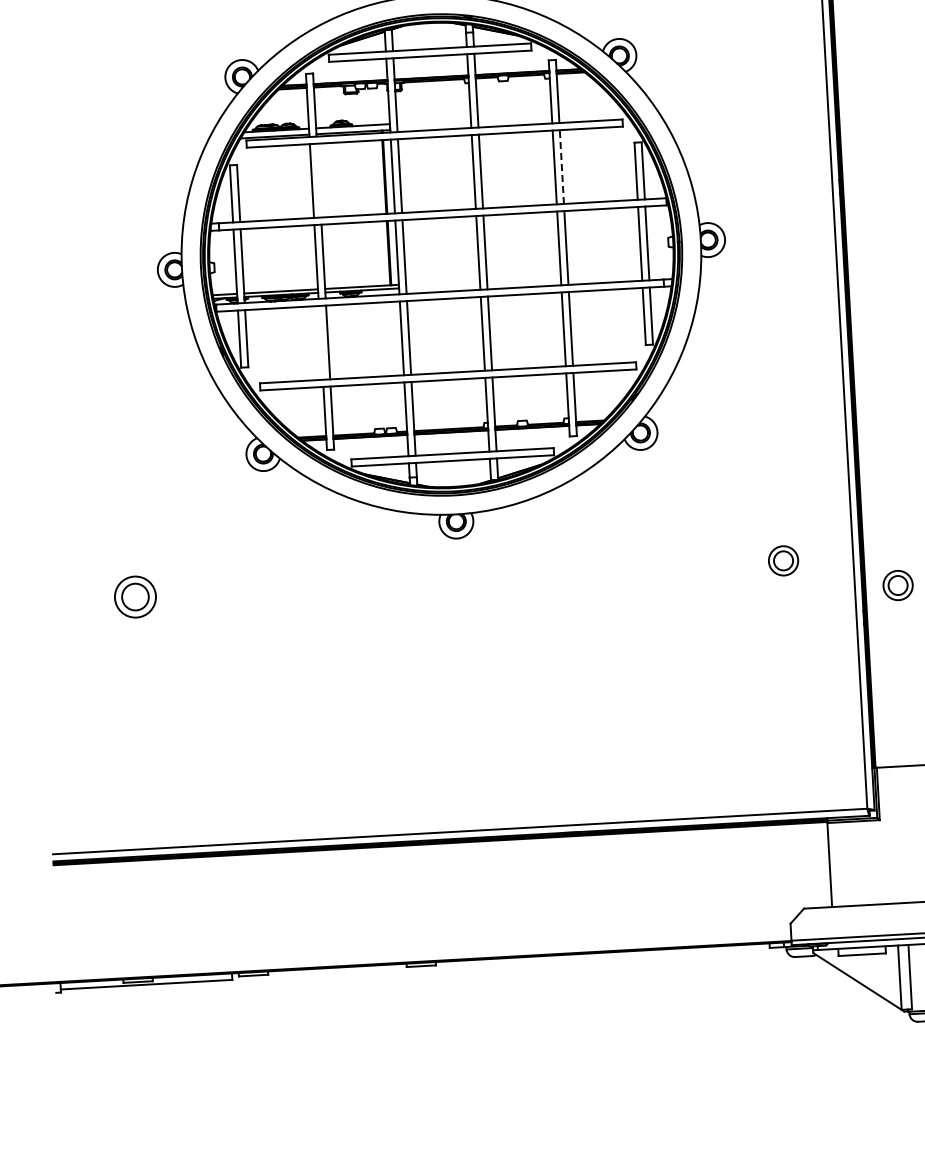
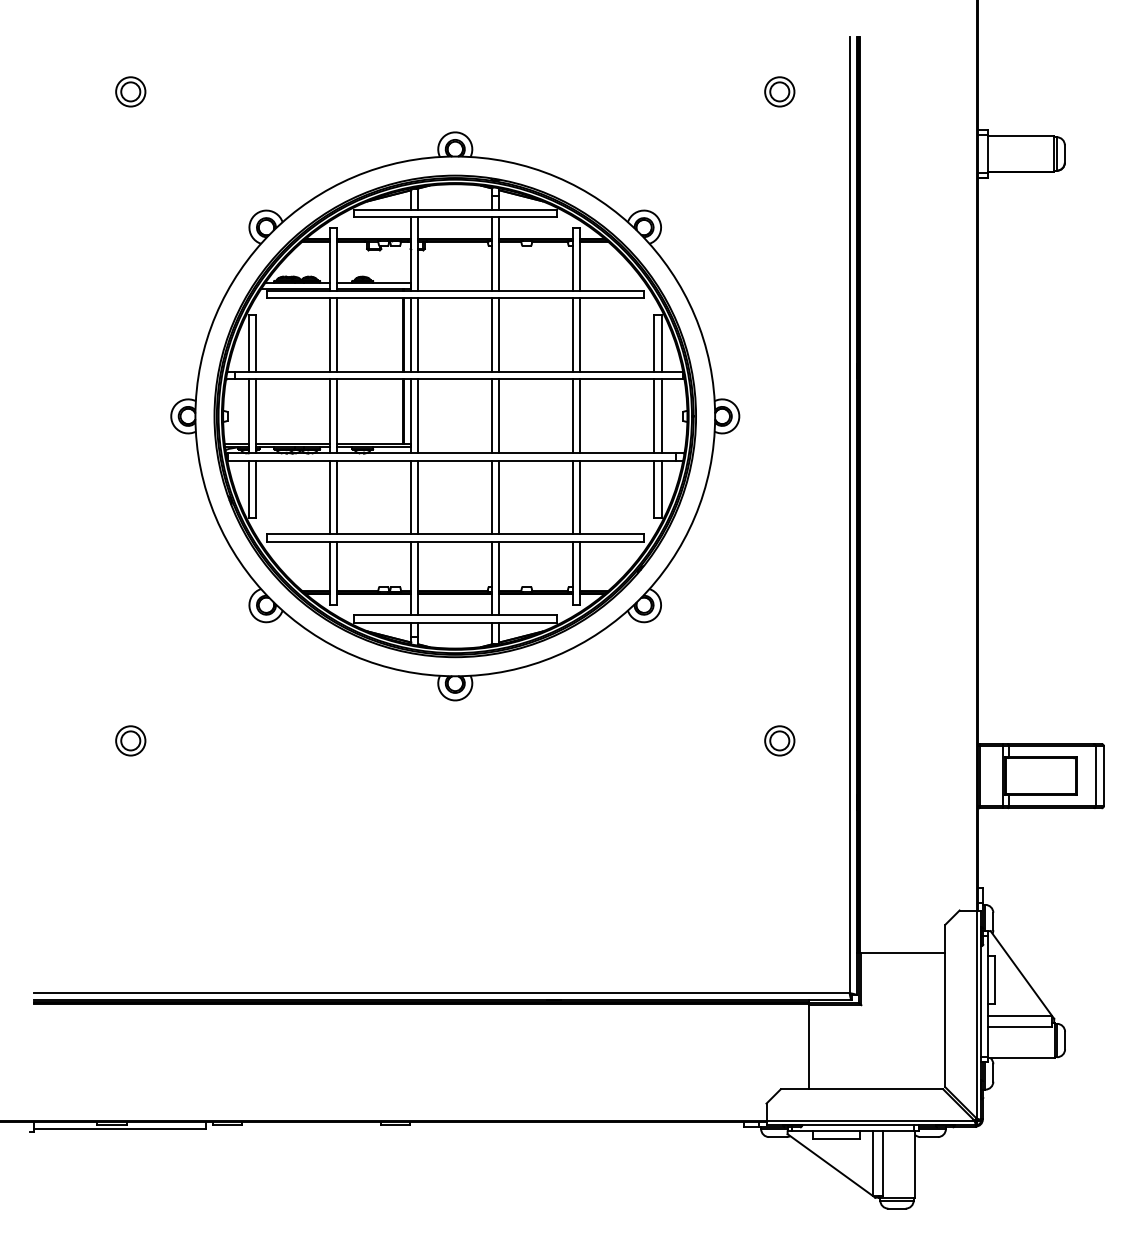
line: (561, 167) -> (580, 335), dashed -> solid
line: (319, 180) -> (337, 335), added
line: (321, 342) -> (330, 497), added
part: (897, 585) -> (892, 771), removed
part: (135, 596) -> (130, 740), size x0.71

